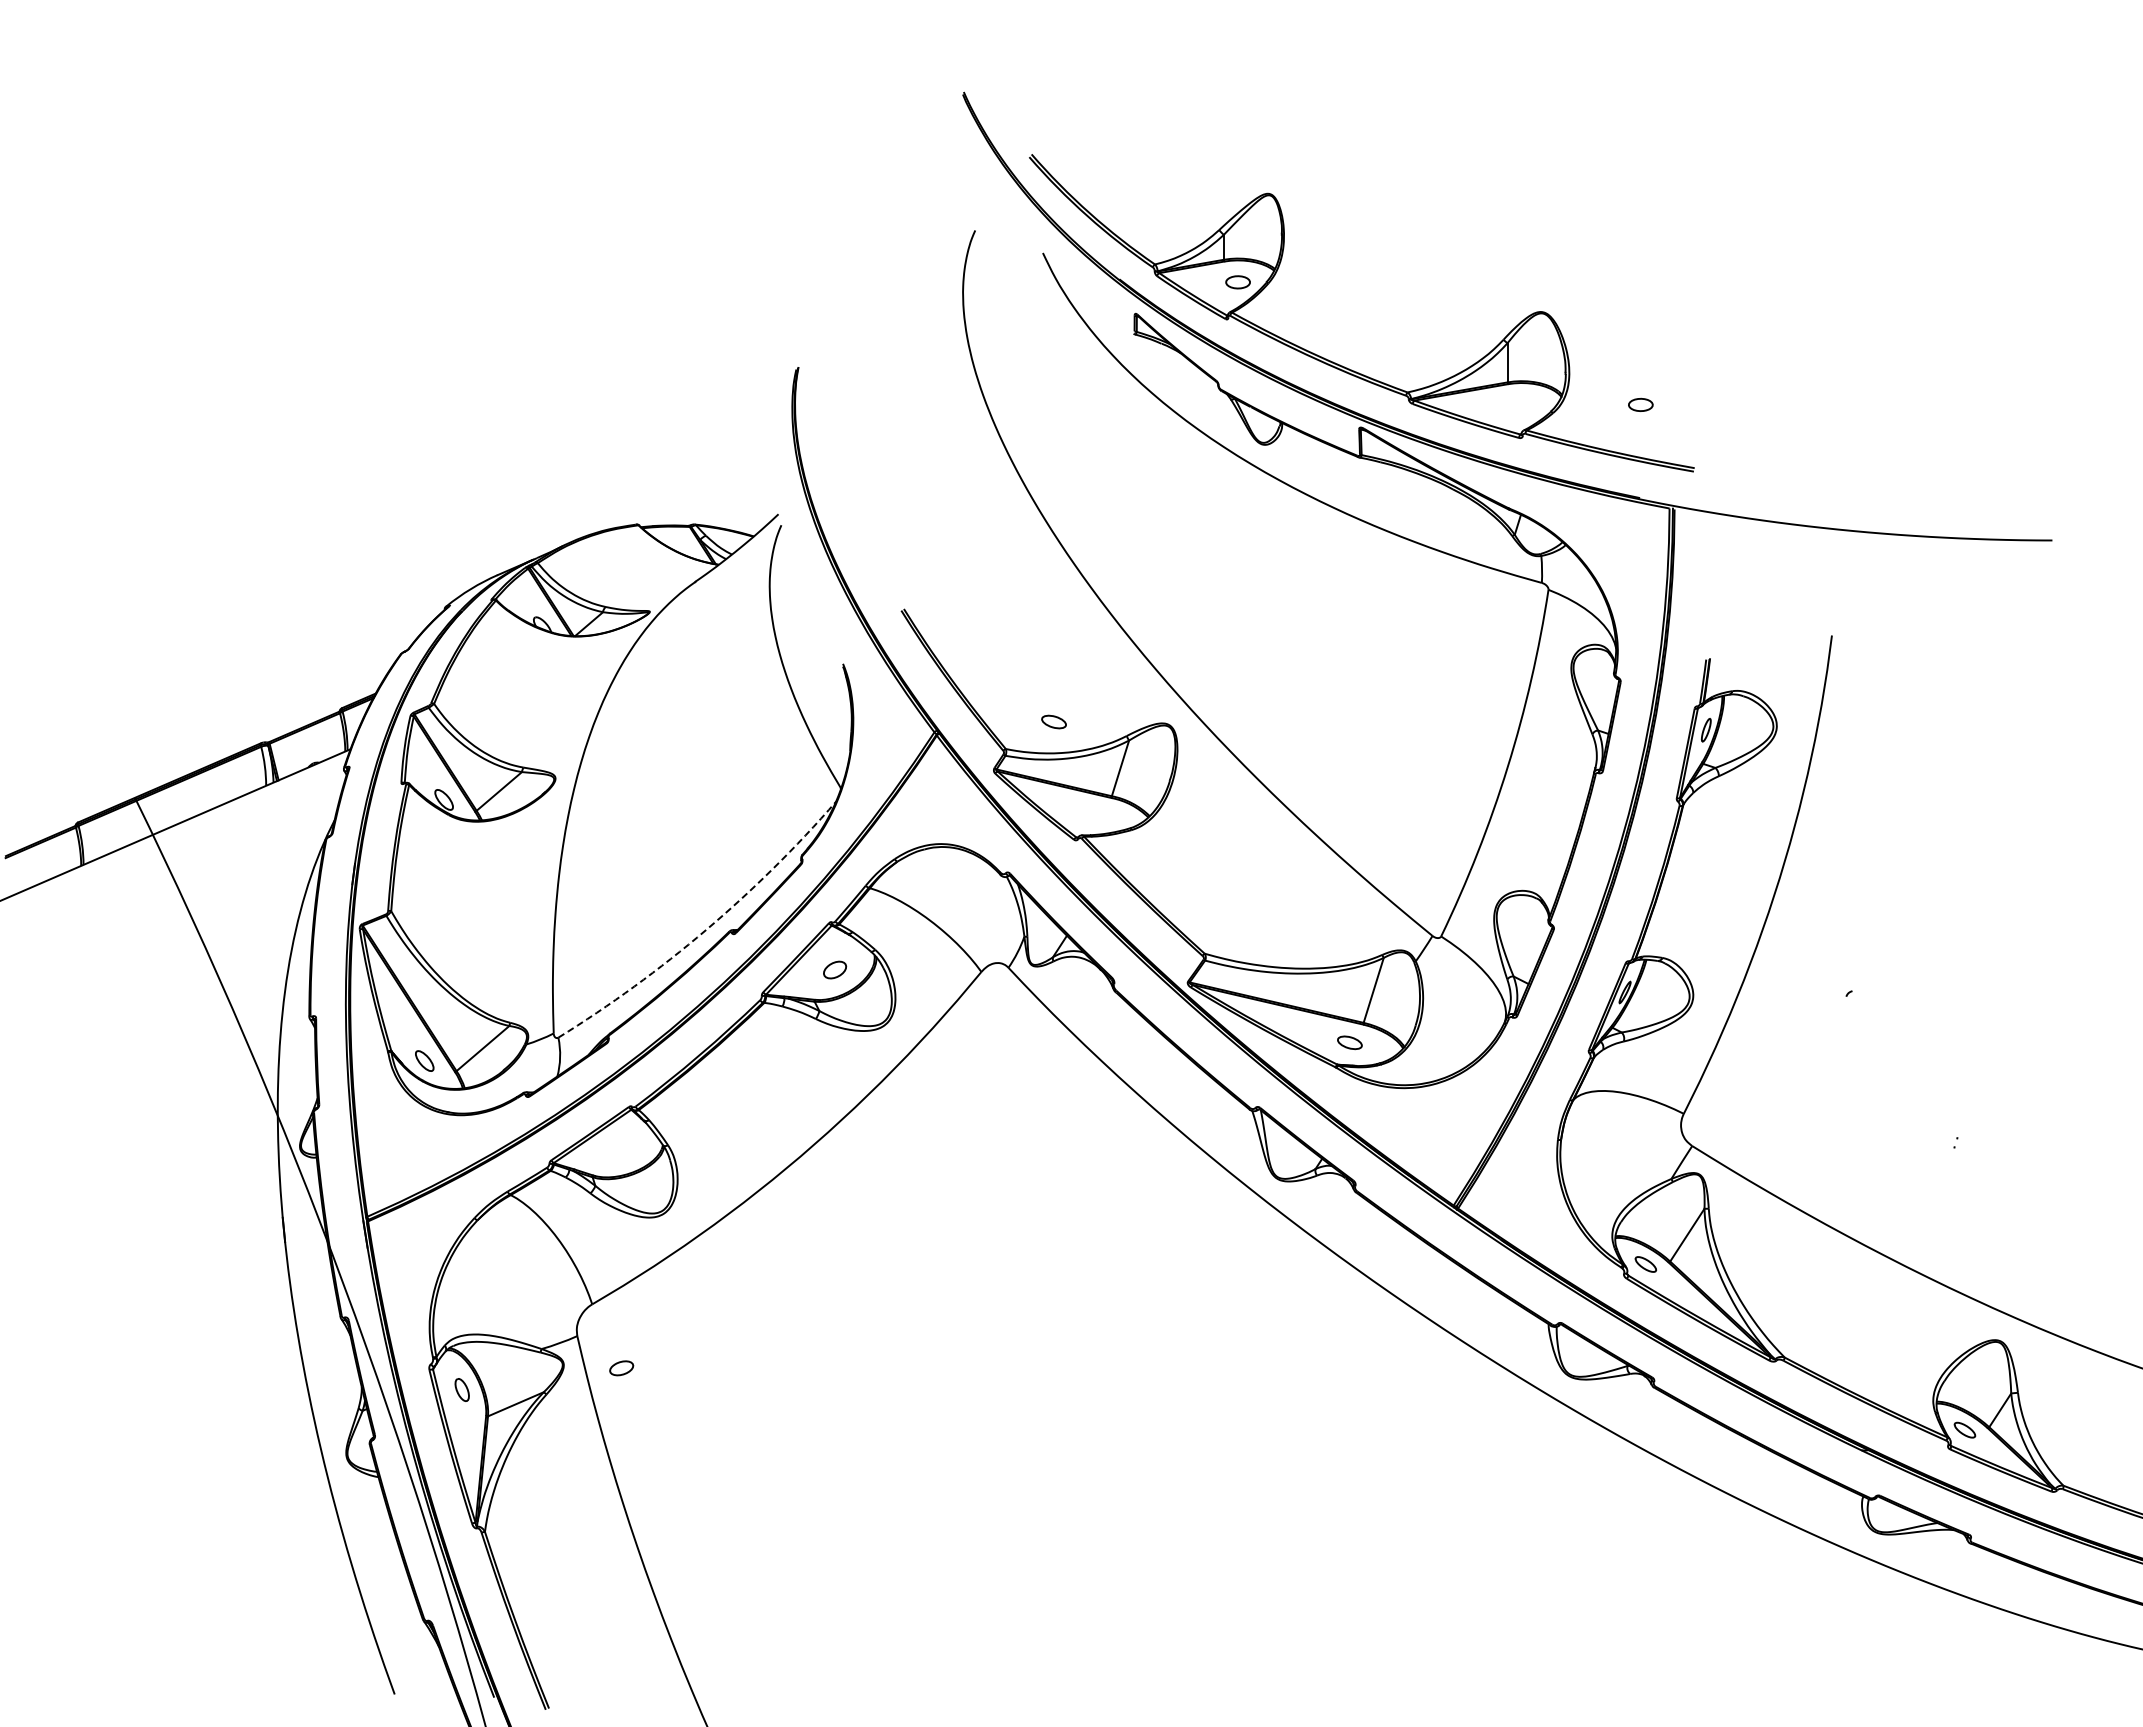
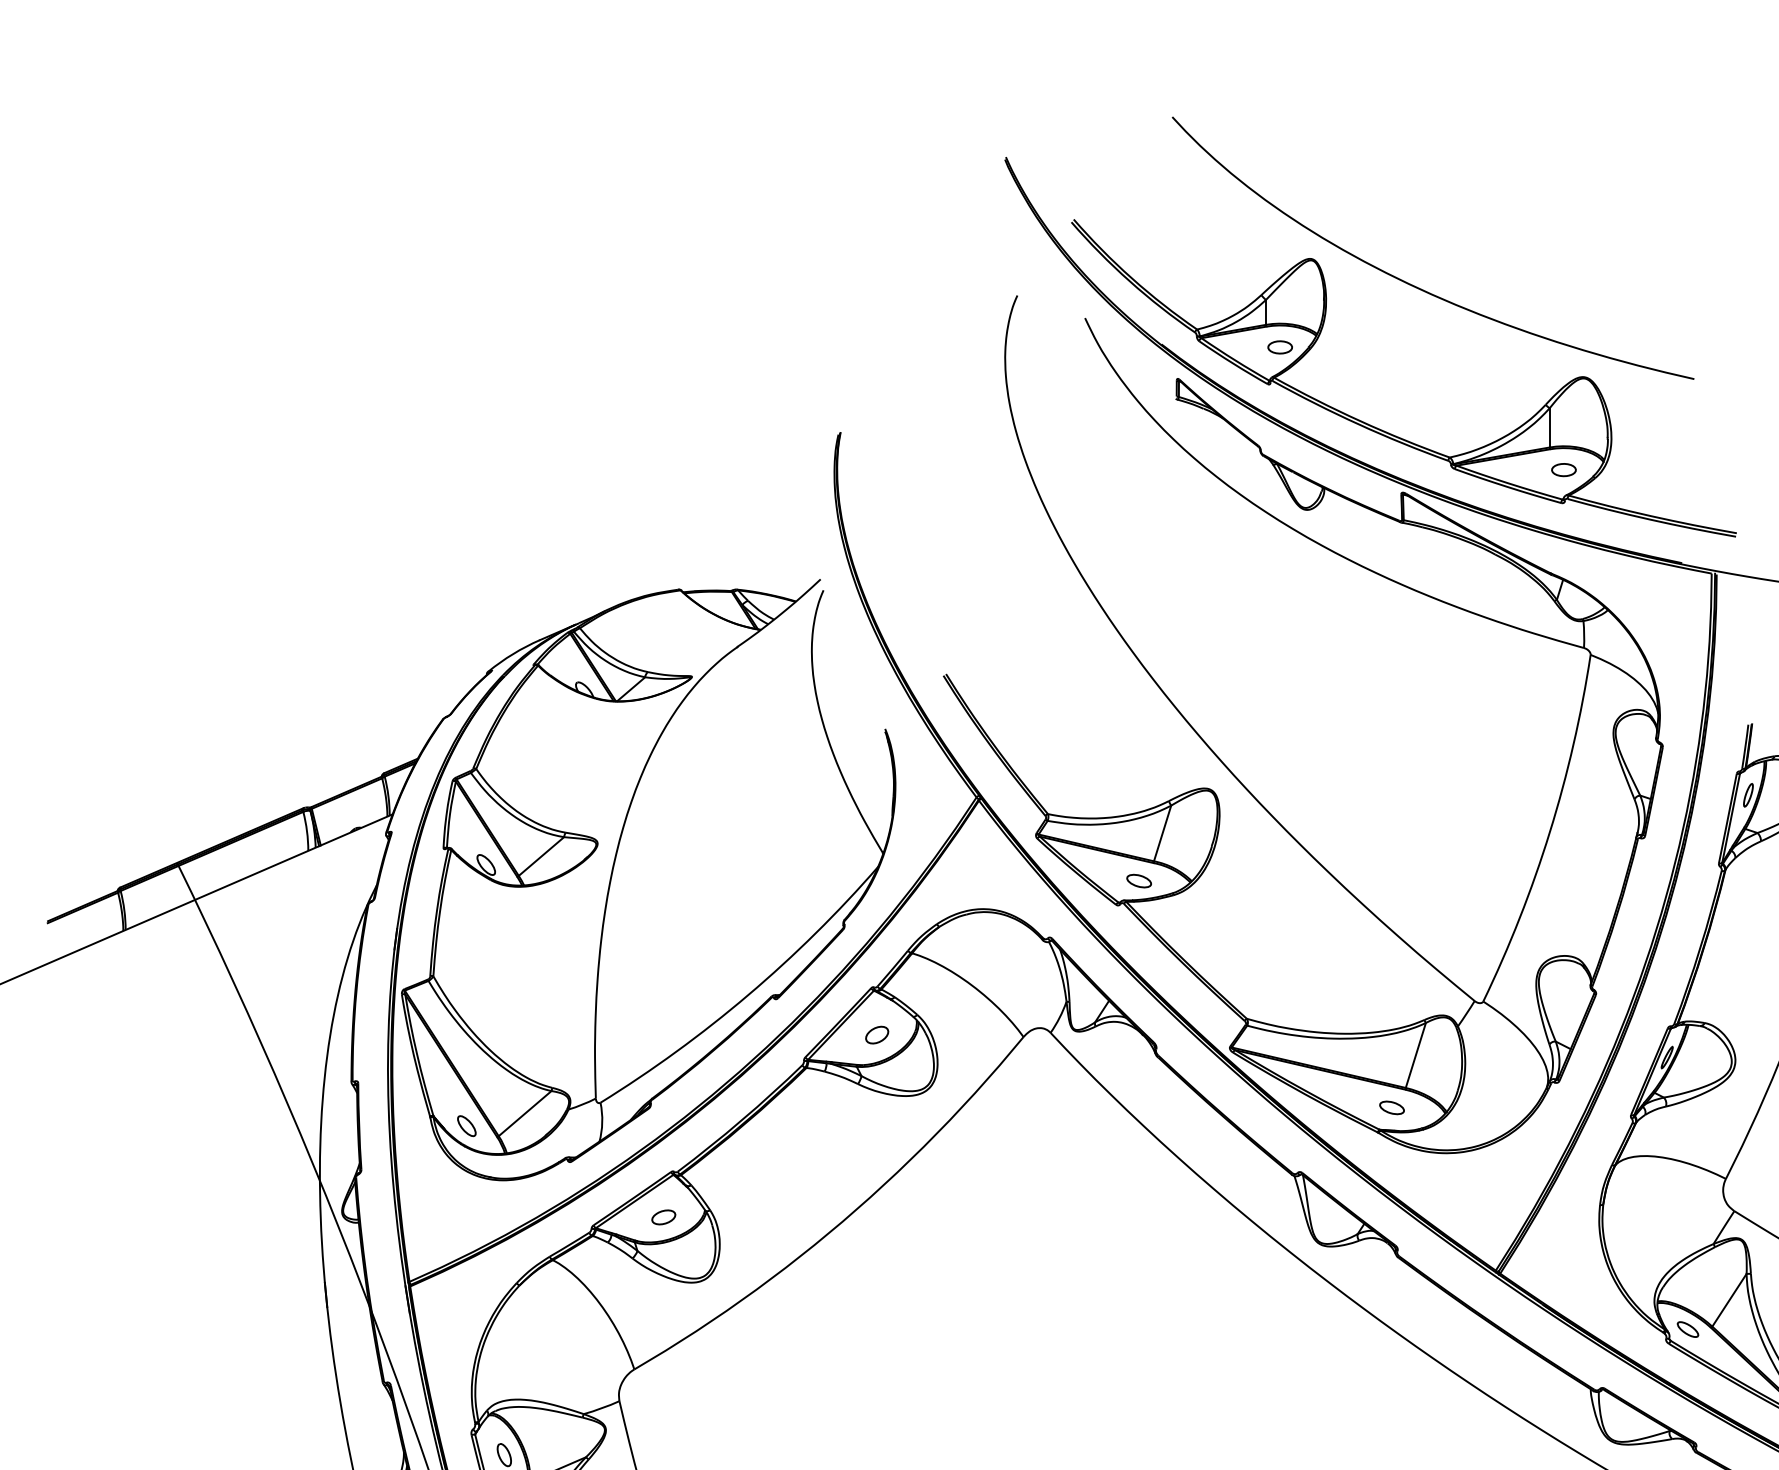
curve: (1375, 221) -> (1417, 286), added
part: (1640, 404) -> (1563, 469), moved
part: (1053, 721) -> (1138, 880), moved
arc: (706, 929) -> (748, 994), dashed -> solid
part: (621, 1368) -> (663, 1217), moved

